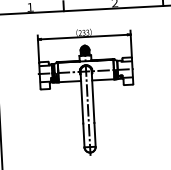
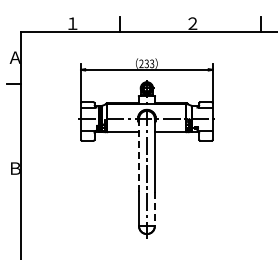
line: (82, 97) -> (139, 155), solid -> dashed
line: (94, 135) -> (154, 209), solid -> dashed

